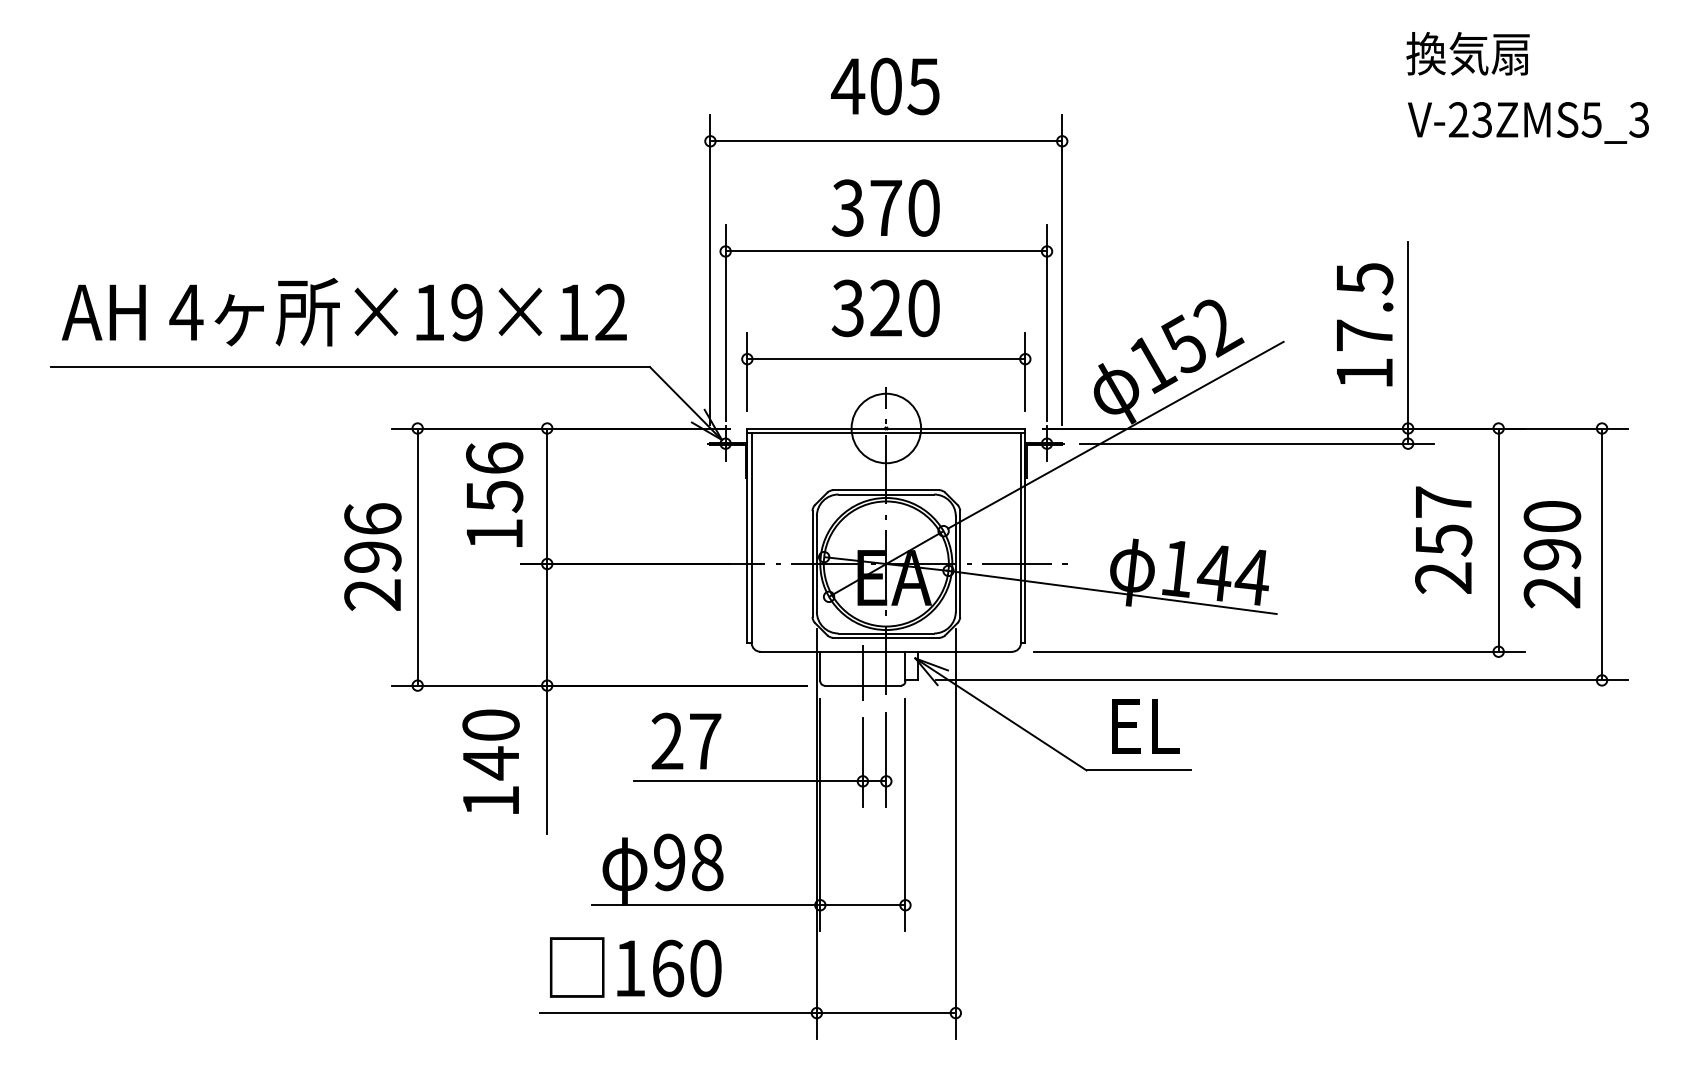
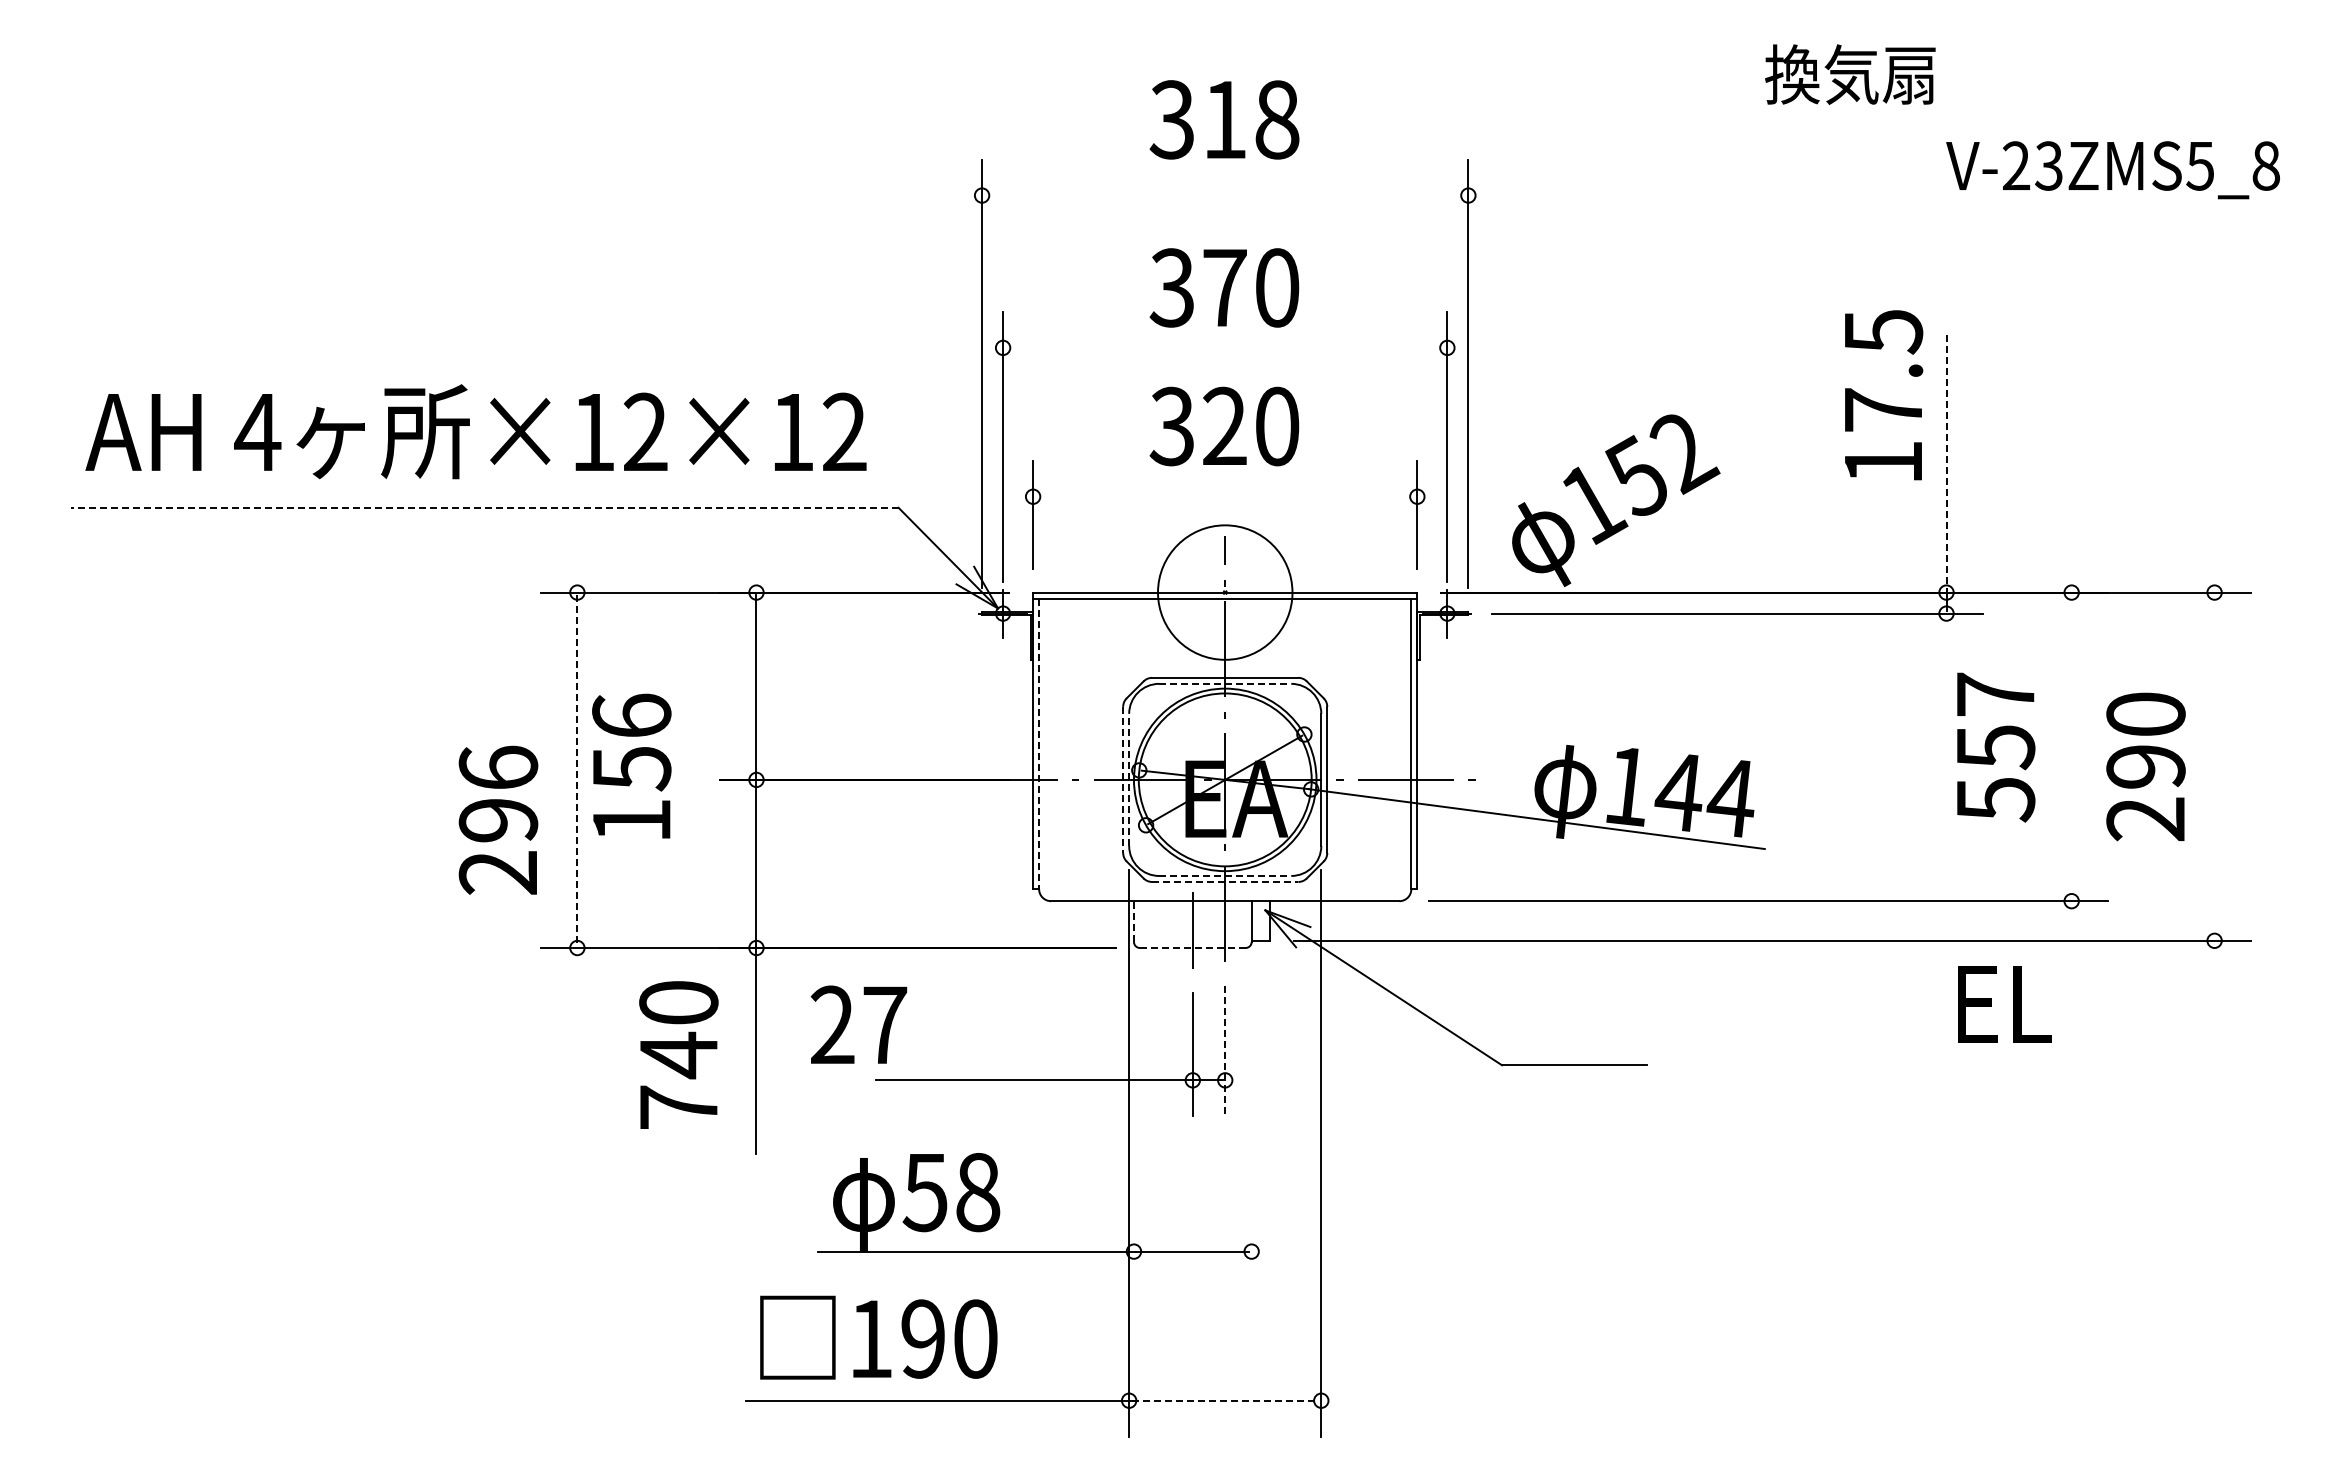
text: (1468, 53) -> (1850, 74), moved
text: (885, 86) -> (1223, 119), 405 -> 318
text: (1638, 119) -> (2265, 165), V-23ZMS5_3 -> V-23ZMS5_8
line: (885, 141) -> (1224, 195), removed
line: (885, 251) -> (1224, 347), removed
text: (466, 312) -> (645, 432), ×19×12 -> ×12×12
text: (1365, 324) -> (1884, 395), moved
line: (1408, 336) -> (1946, 465), solid -> dashed
line: (885, 358) -> (1224, 496), removed
line: (350, 366) -> (484, 507), solid -> dashed
circle: (886, 428) -> (1225, 592), size x1.4
line: (1115, 434) -> (1542, 601), removed
text: (494, 494) -> (631, 765), moved
line: (886, 494) -> (1225, 683), solid -> dashed
line: (751, 538) -> (1039, 744), solid -> dashed
line: (1498, 539) -> (2071, 746), removed
line: (1601, 554) -> (2214, 766), removed
text: (372, 556) -> (498, 819), moved
line: (417, 557) -> (577, 770), solid -> dashed
line: (817, 563) -> (1129, 779), solid -> dashed
line: (812, 564) -> (1123, 780), solid -> dashed
text: (1443, 578) -> (1995, 799), 257 -> 557
line: (886, 633) -> (1225, 875), solid -> dashed
line: (886, 637) -> (1225, 881), solid -> dashed
line: (819, 666) -> (1133, 921), solid -> dashed
line: (862, 685) -> (1192, 948), solid -> dashed
text: (1145, 726) -> (2004, 1004), moved
text: (686, 740) -> (858, 1024), moved
line: (886, 760) -> (1225, 1051), solid -> dashed
text: (490, 800) -> (678, 1106), 140 -> 740
line: (819, 814) -> (1133, 1126), removed
line: (905, 814) -> (1251, 1126), removed
text: (668, 862) -> (924, 1192), 98 -> 58
text: (668, 968) -> (923, 1338), 160 -> 190
line: (886, 1012) -> (1225, 1400), solid -> dashed

